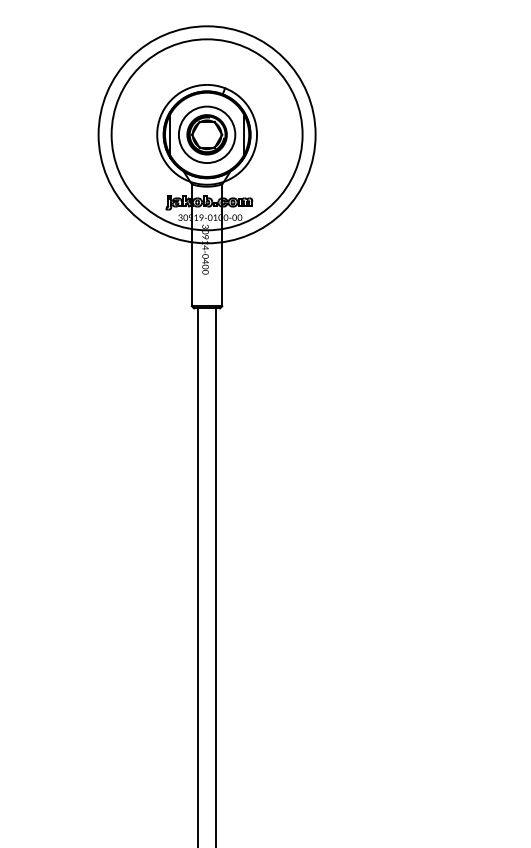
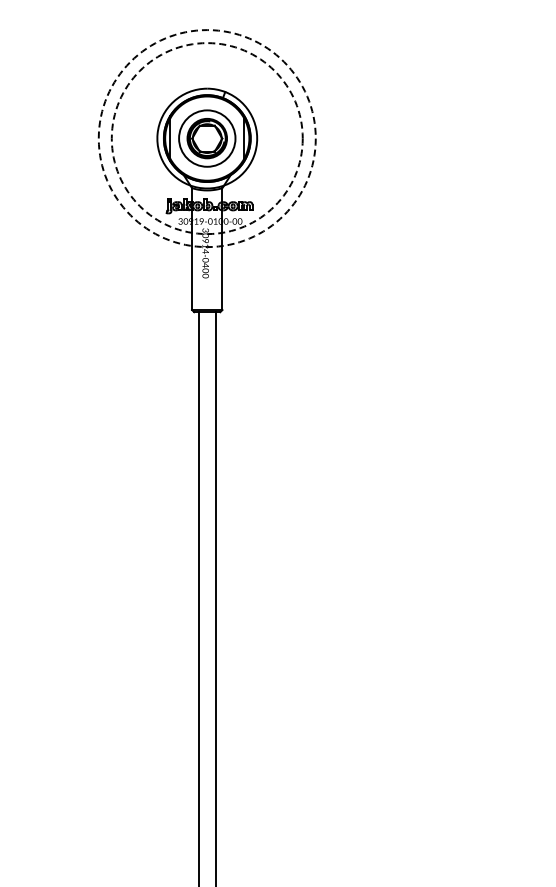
circle: (206, 134) -> (206, 138), solid -> dashed
circle: (206, 134) -> (206, 138), solid -> dashed

